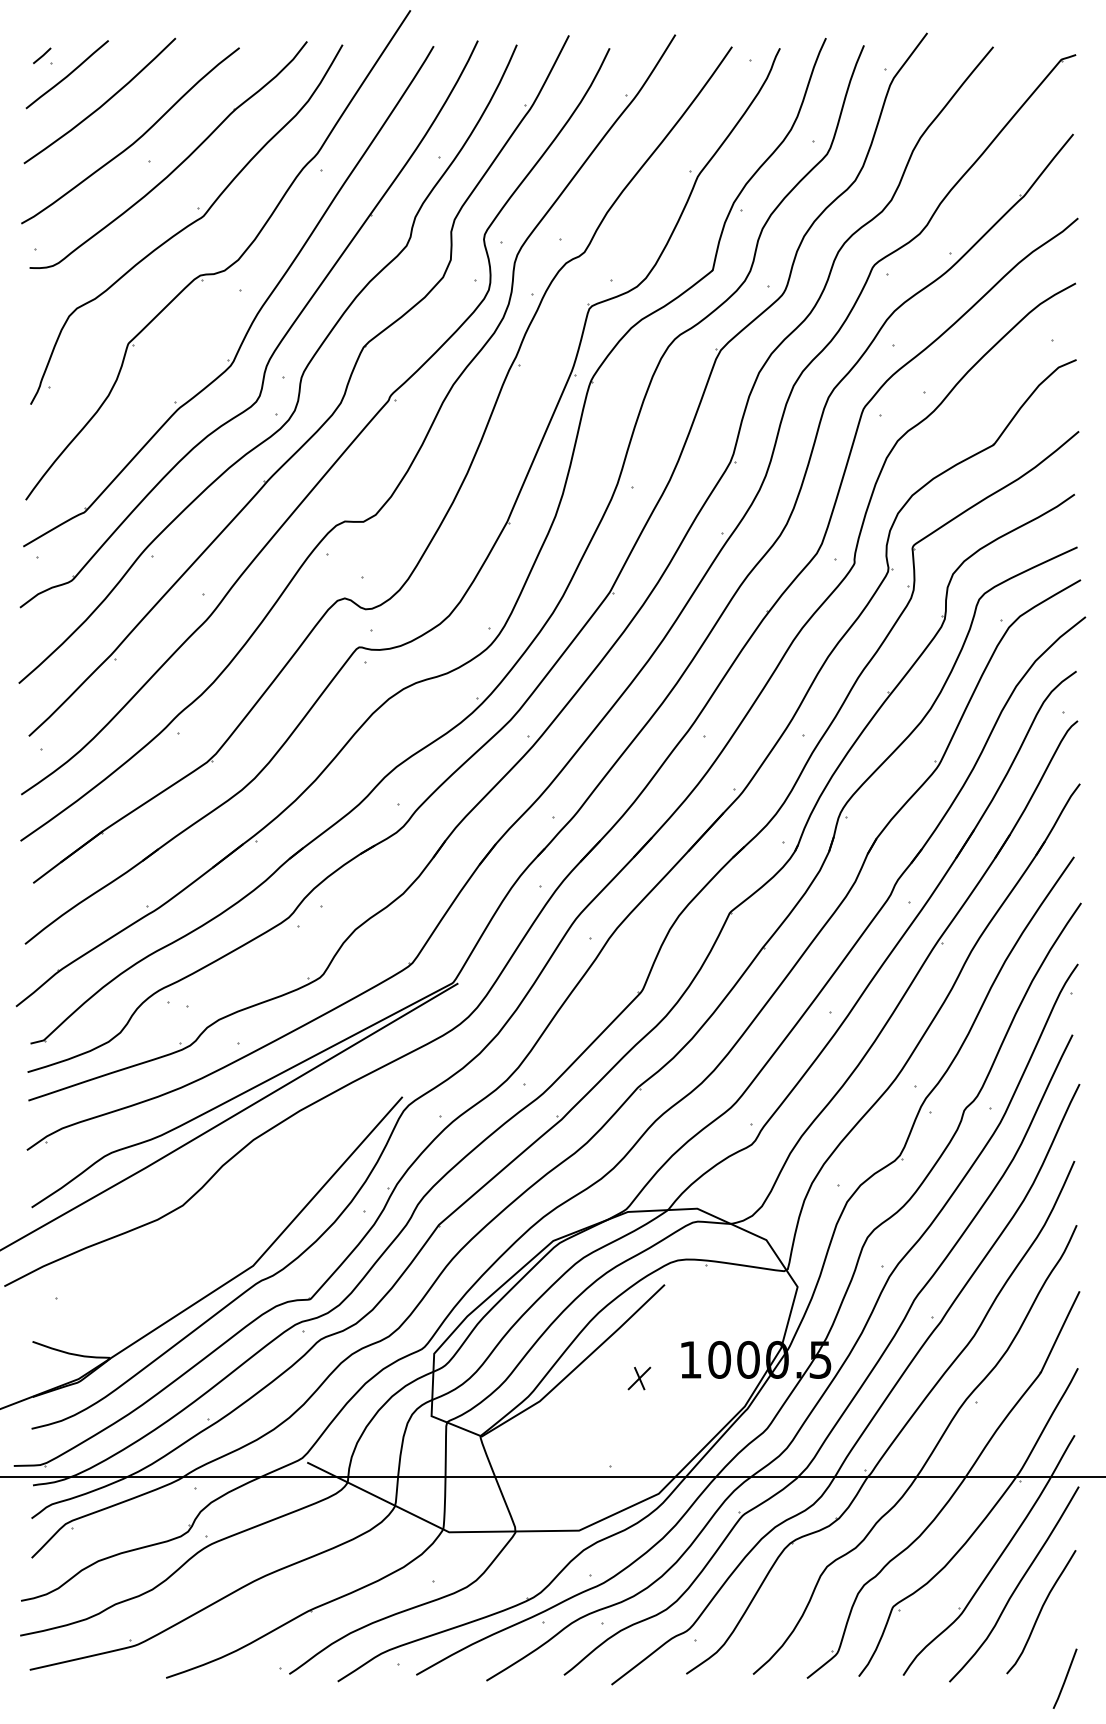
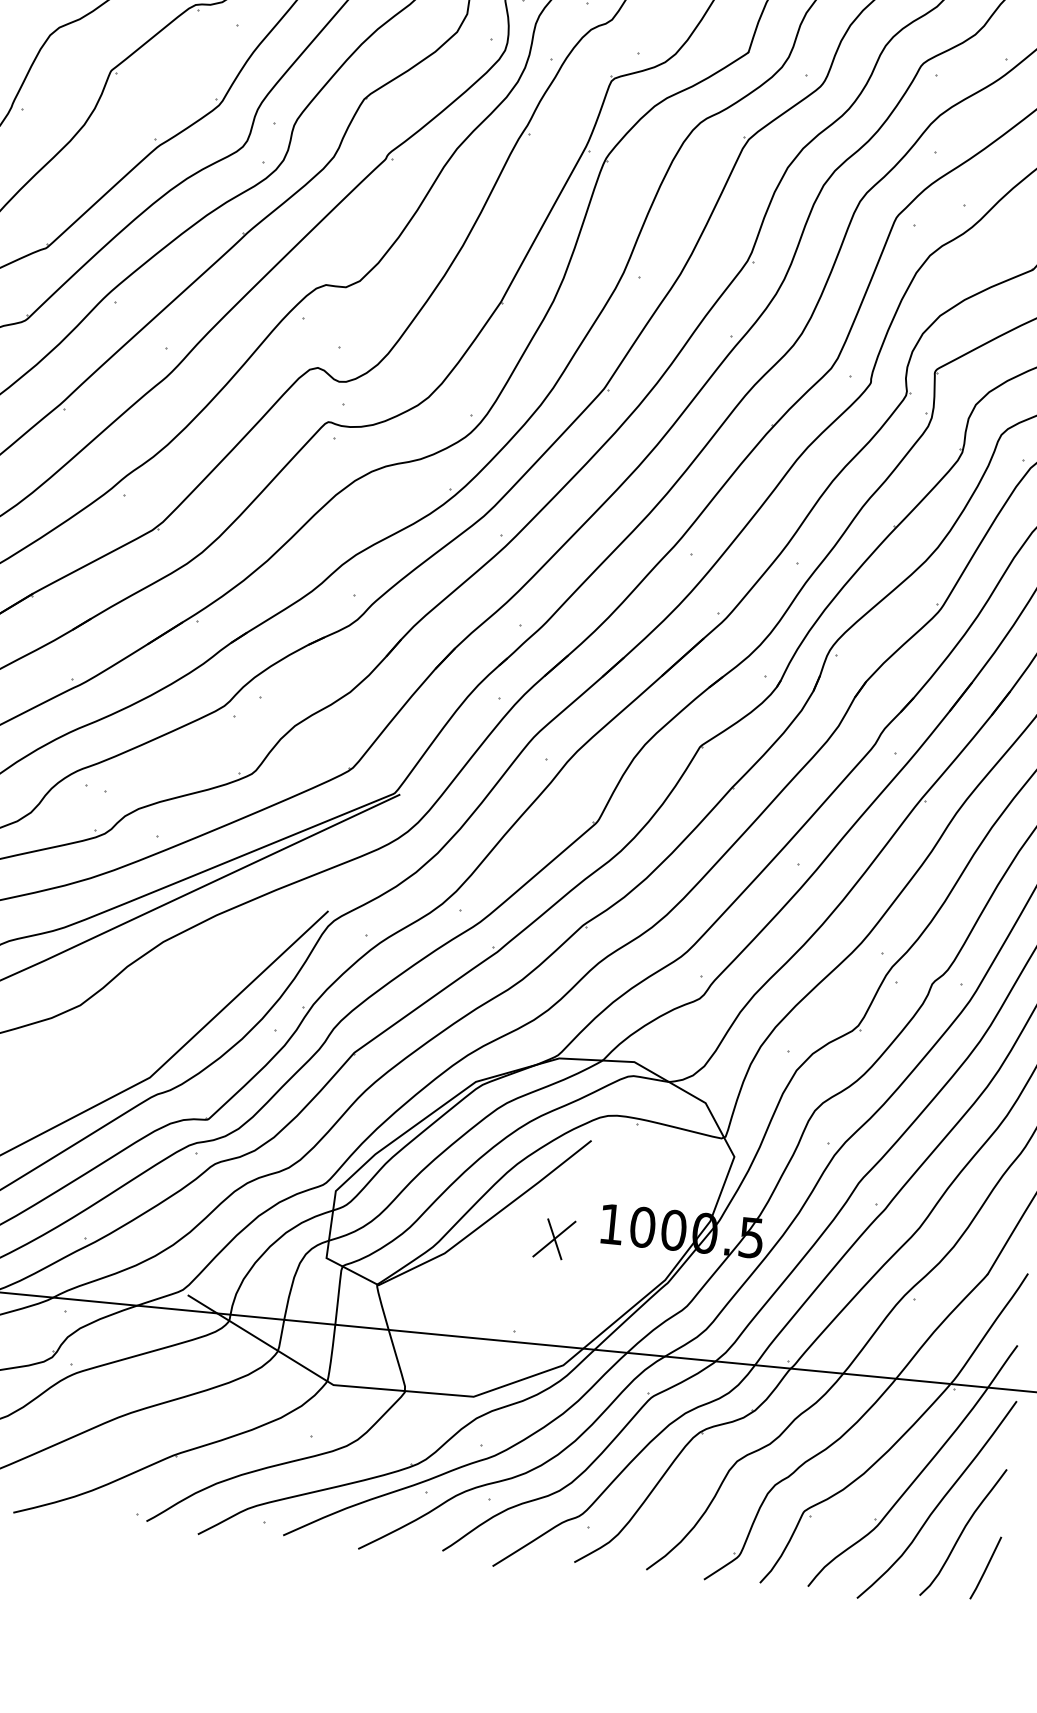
part: (639, 1378) -> (554, 1239), size x1.67
line: (1064, 1678) -> (985, 1567), moved

